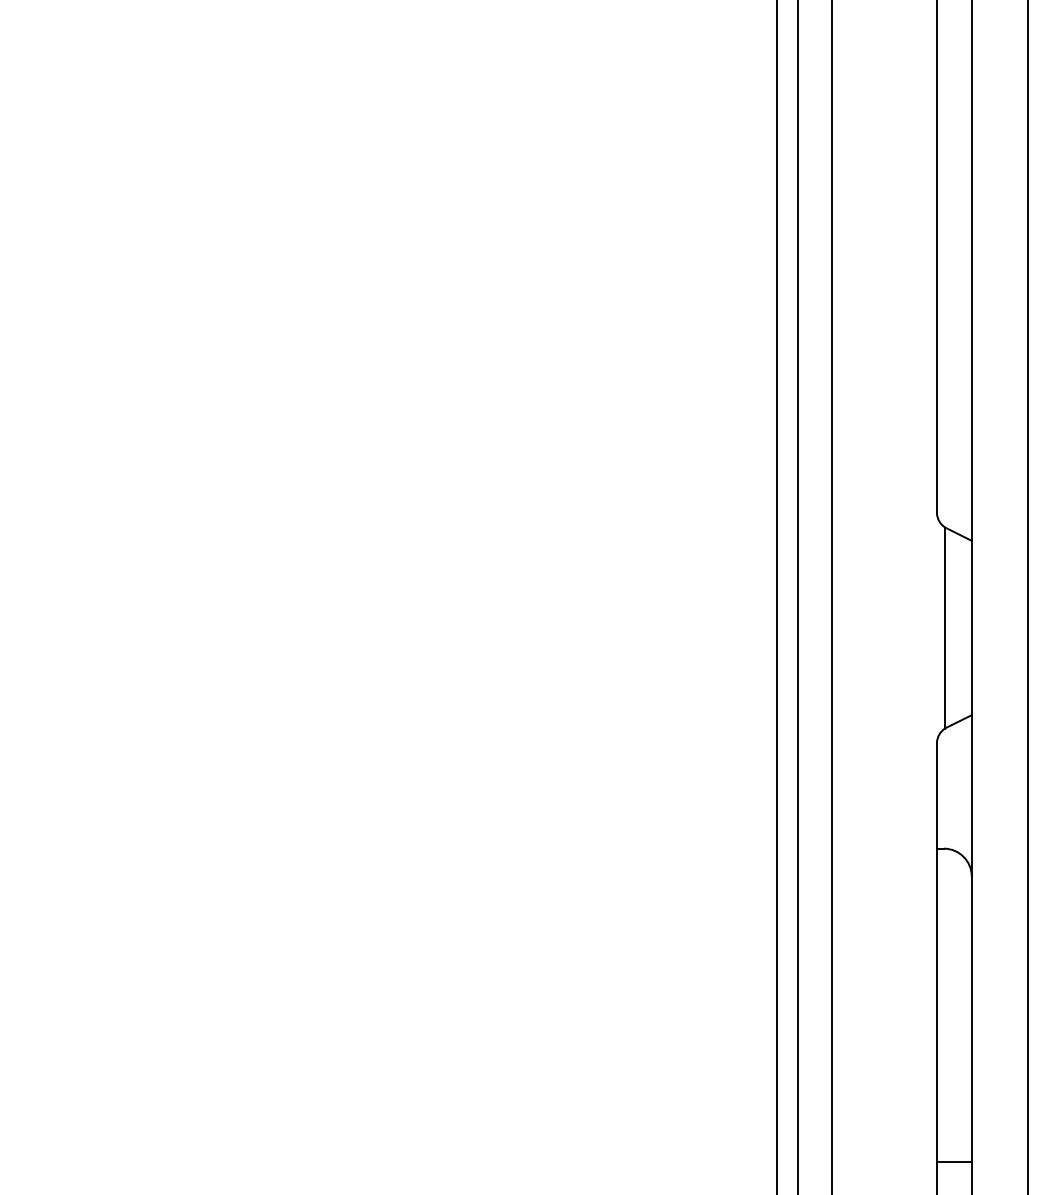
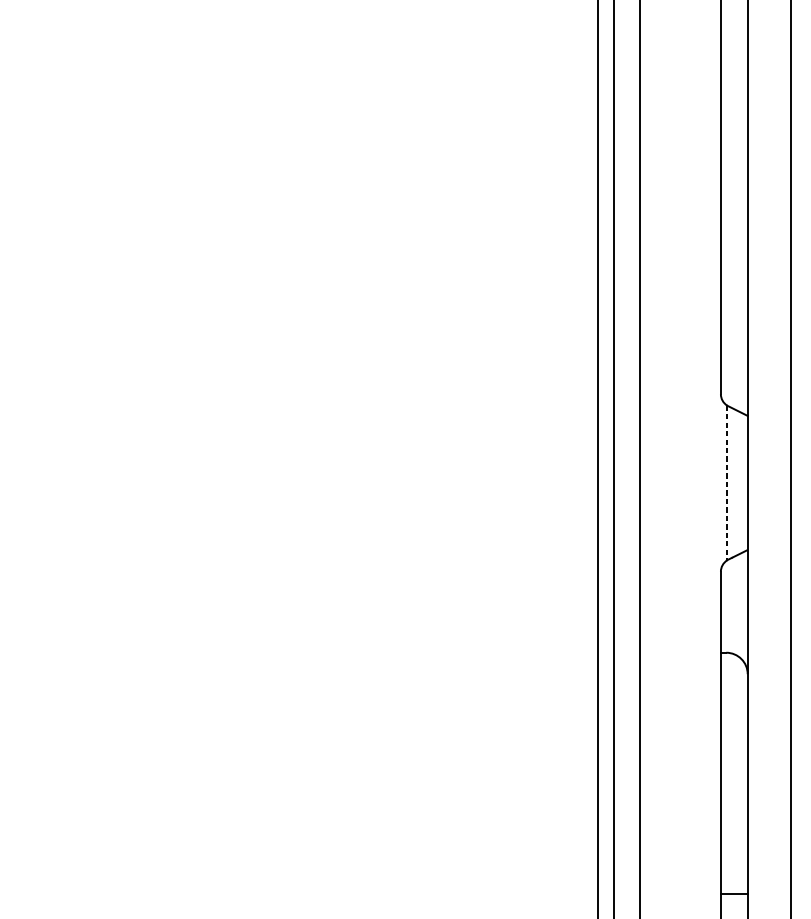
line: (945, 628) -> (727, 483), solid -> dashed

